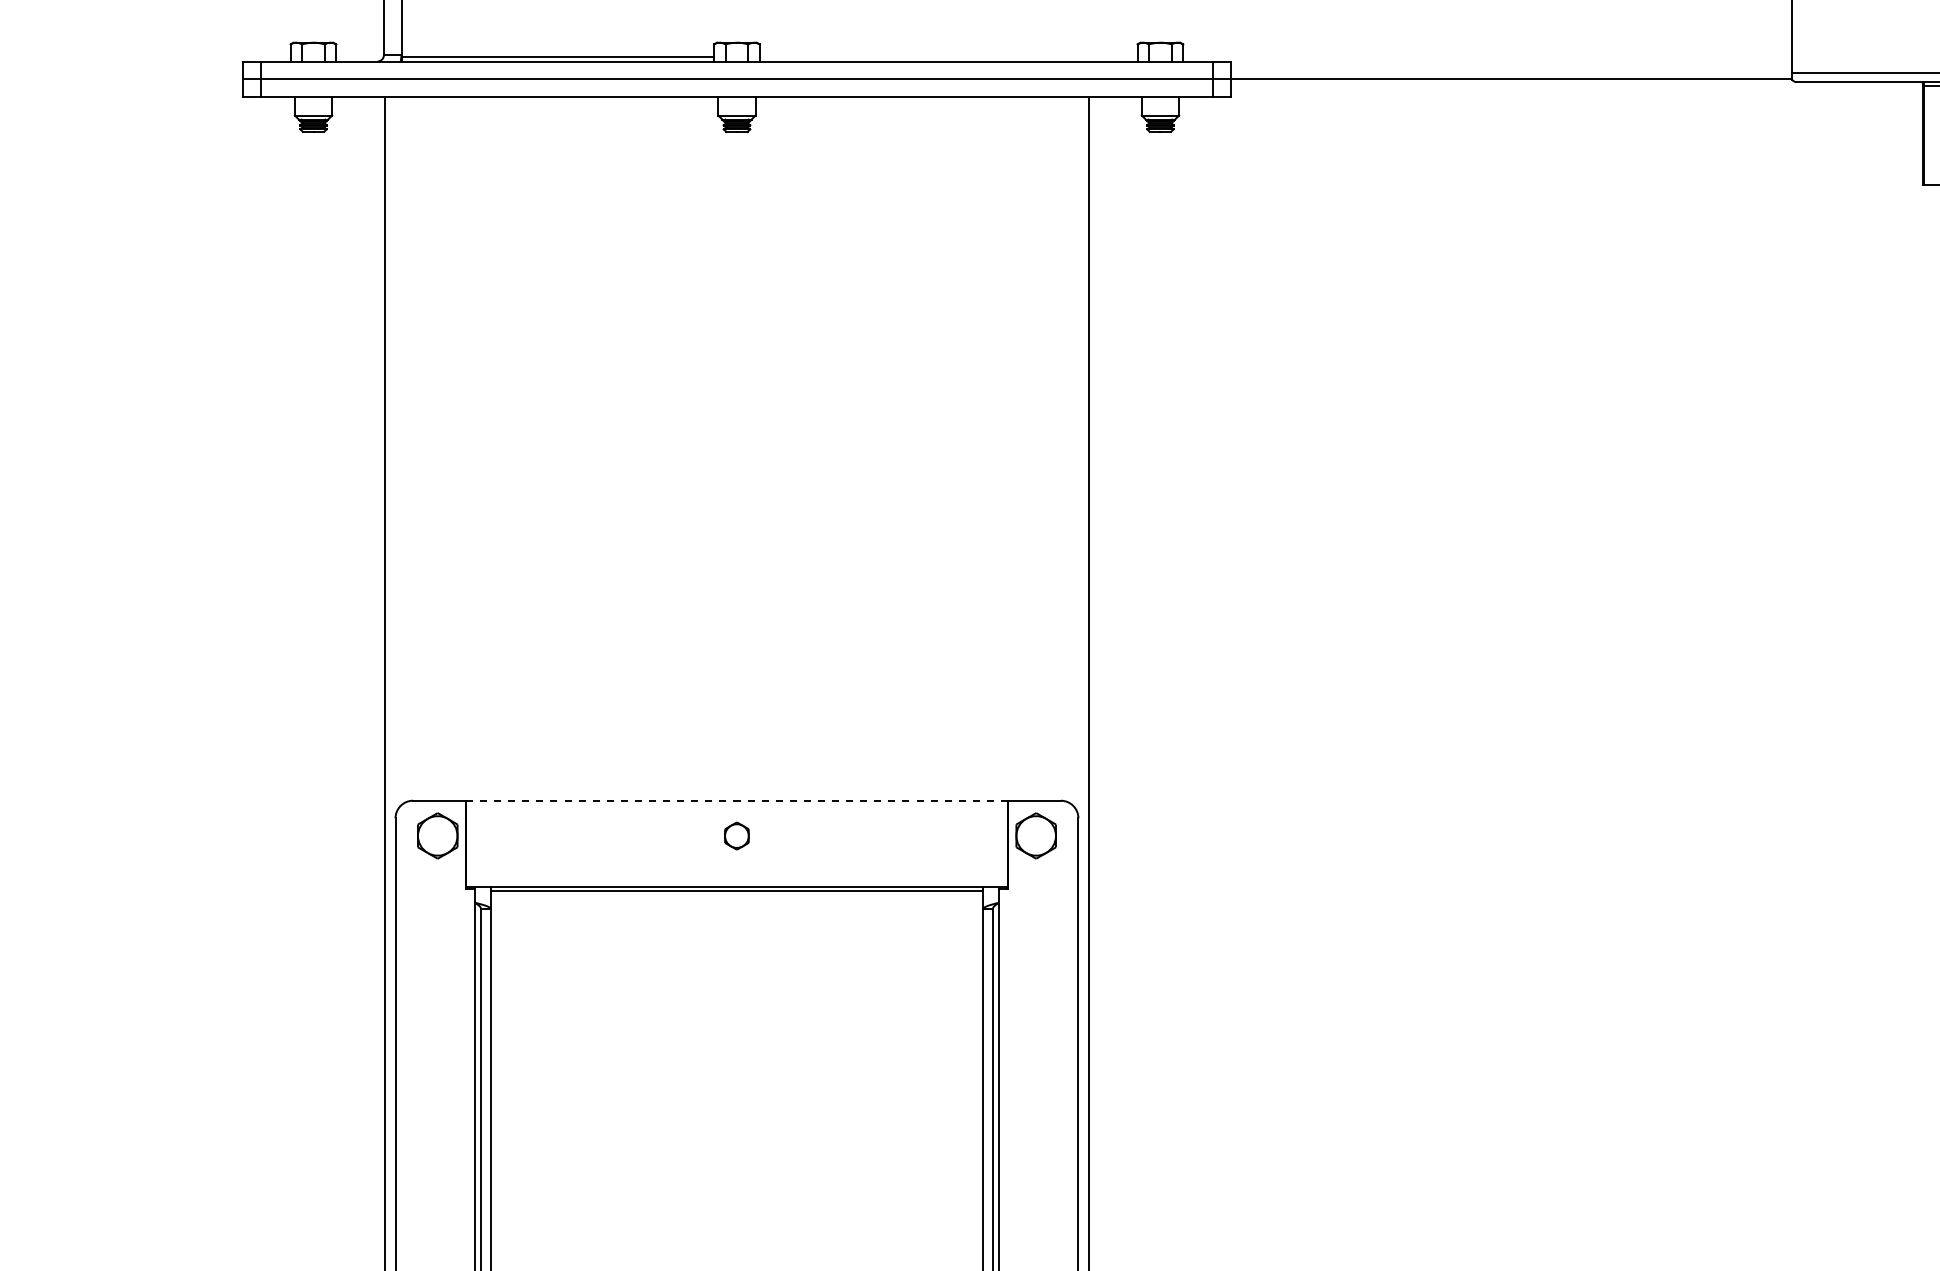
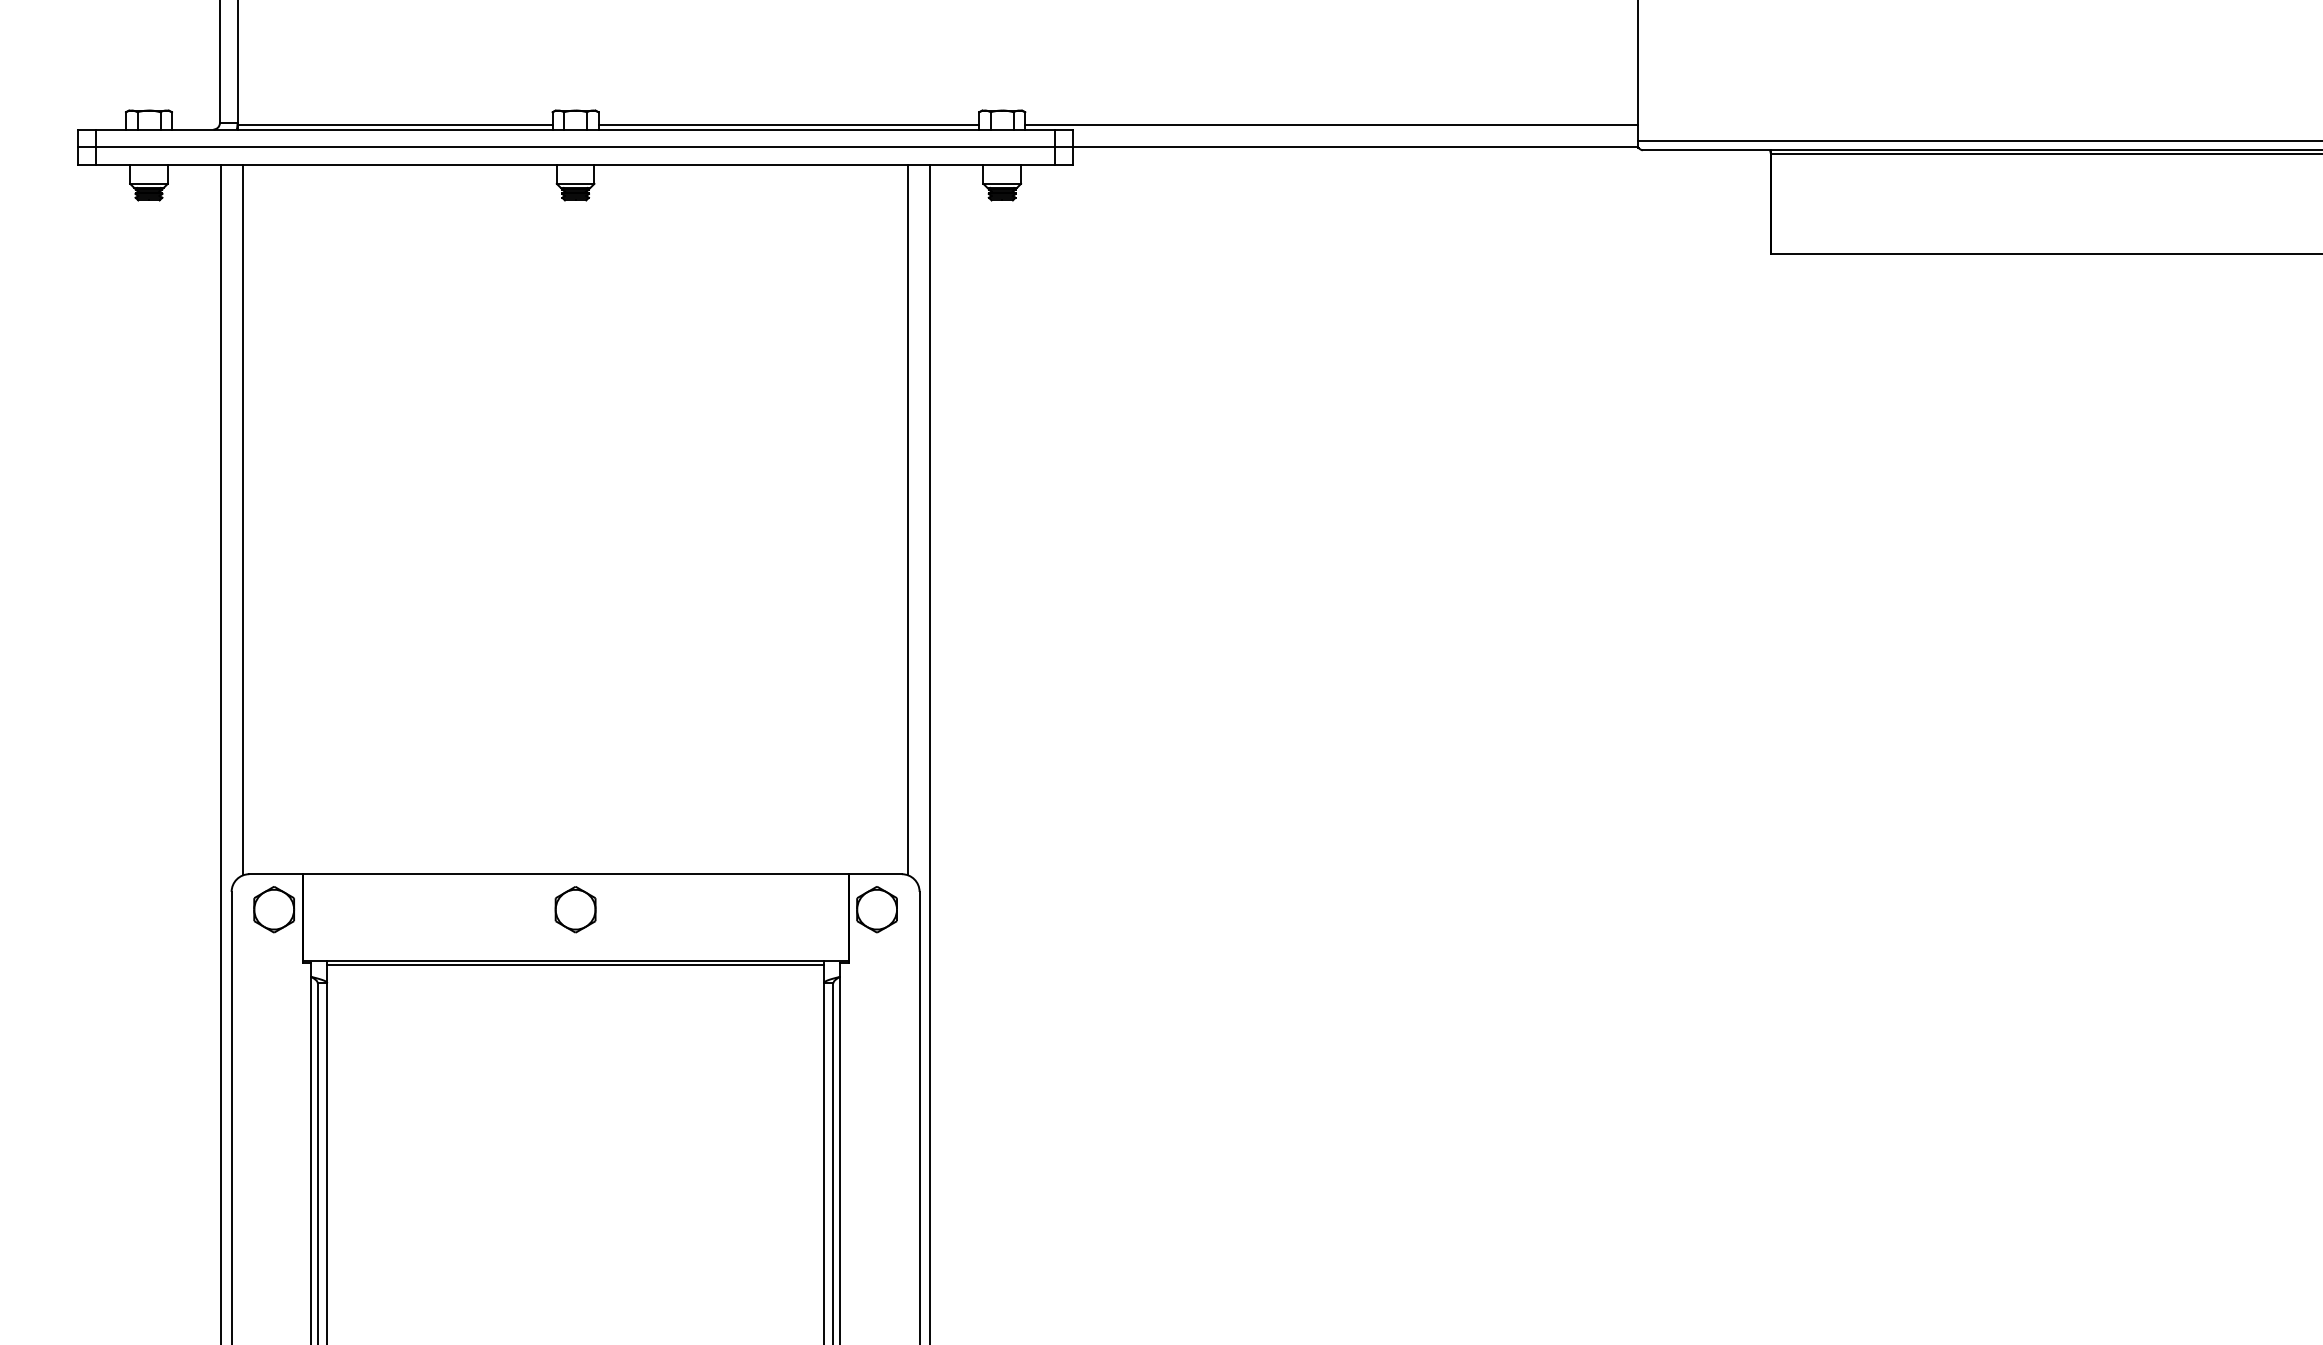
line: (948, 57) -> (788, 125), added
line: (1487, 57) -> (1331, 125), added
line: (407, 448) -> (243, 519), added
line: (1067, 448) -> (908, 519), added
line: (737, 801) -> (576, 874), dashed -> solid
part: (736, 835) -> (575, 909), size x1.67

